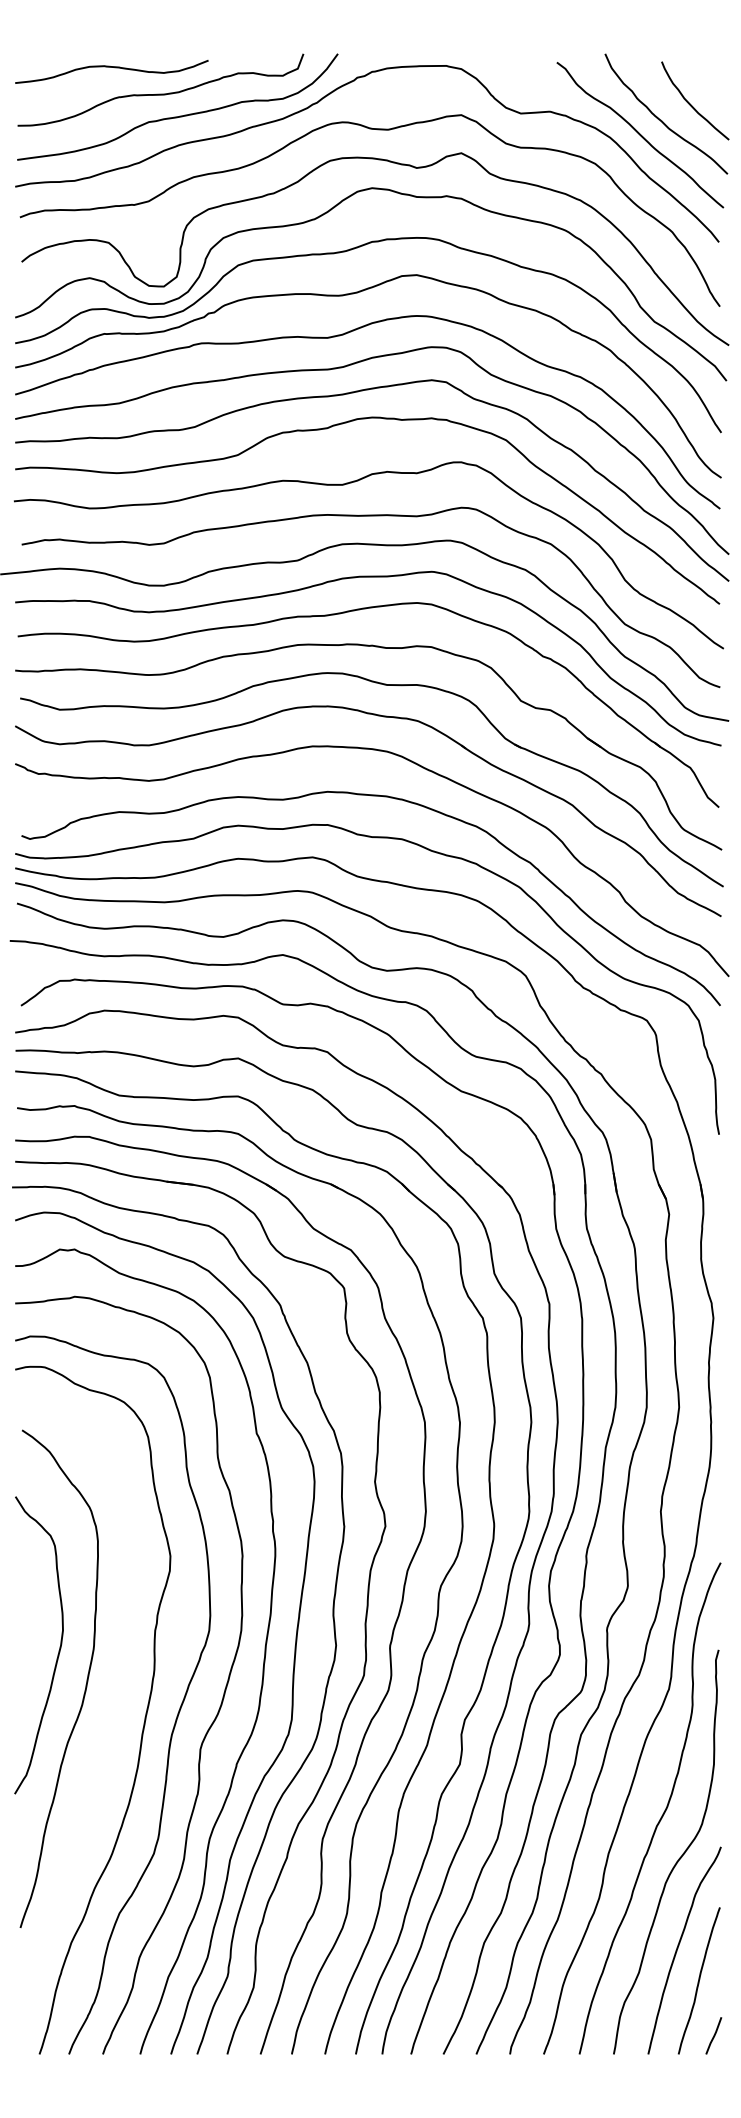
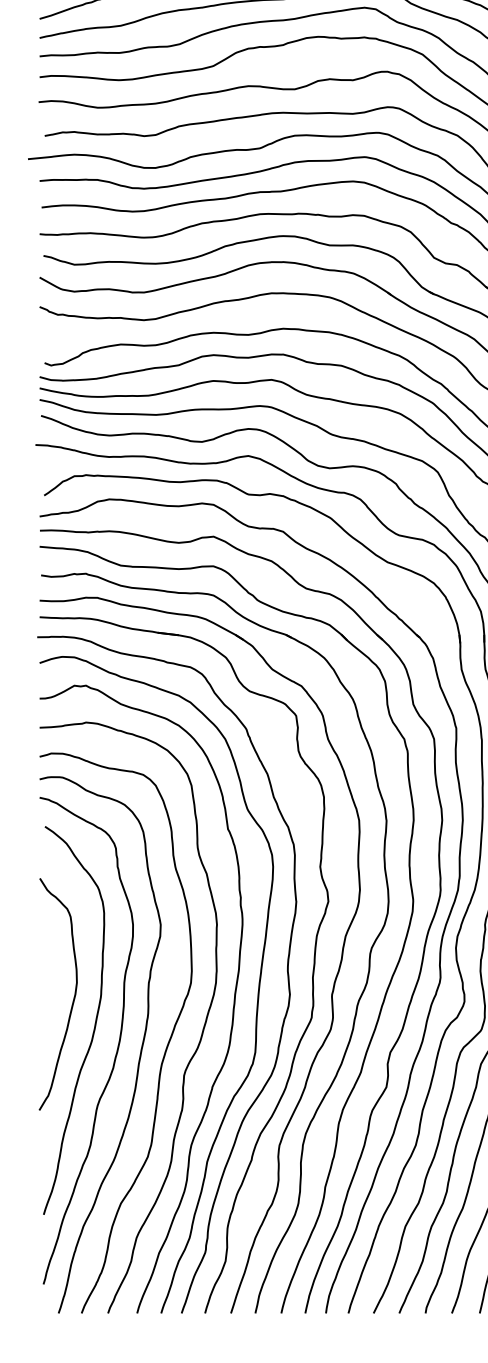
curve: (114, 1714) -> (117, 1048), added

